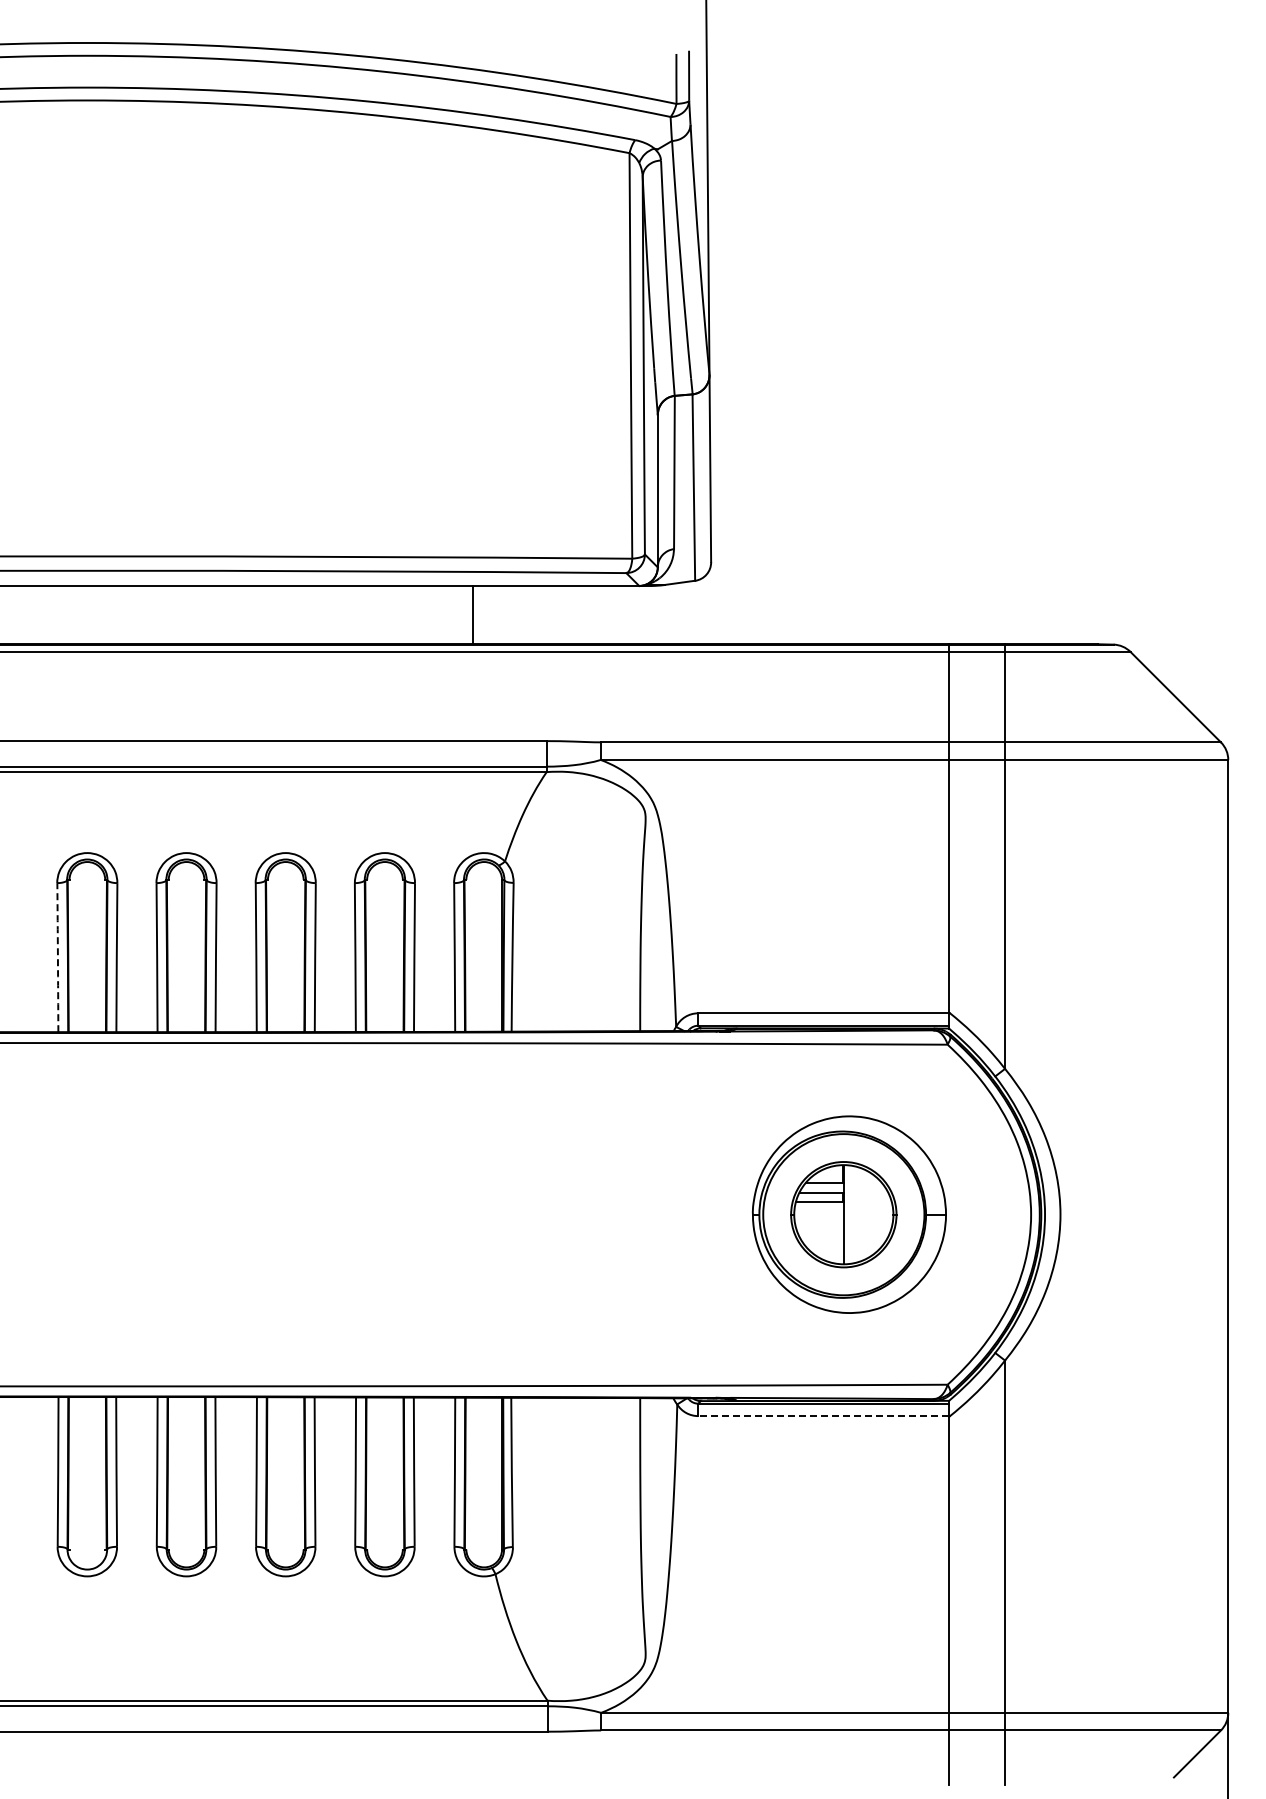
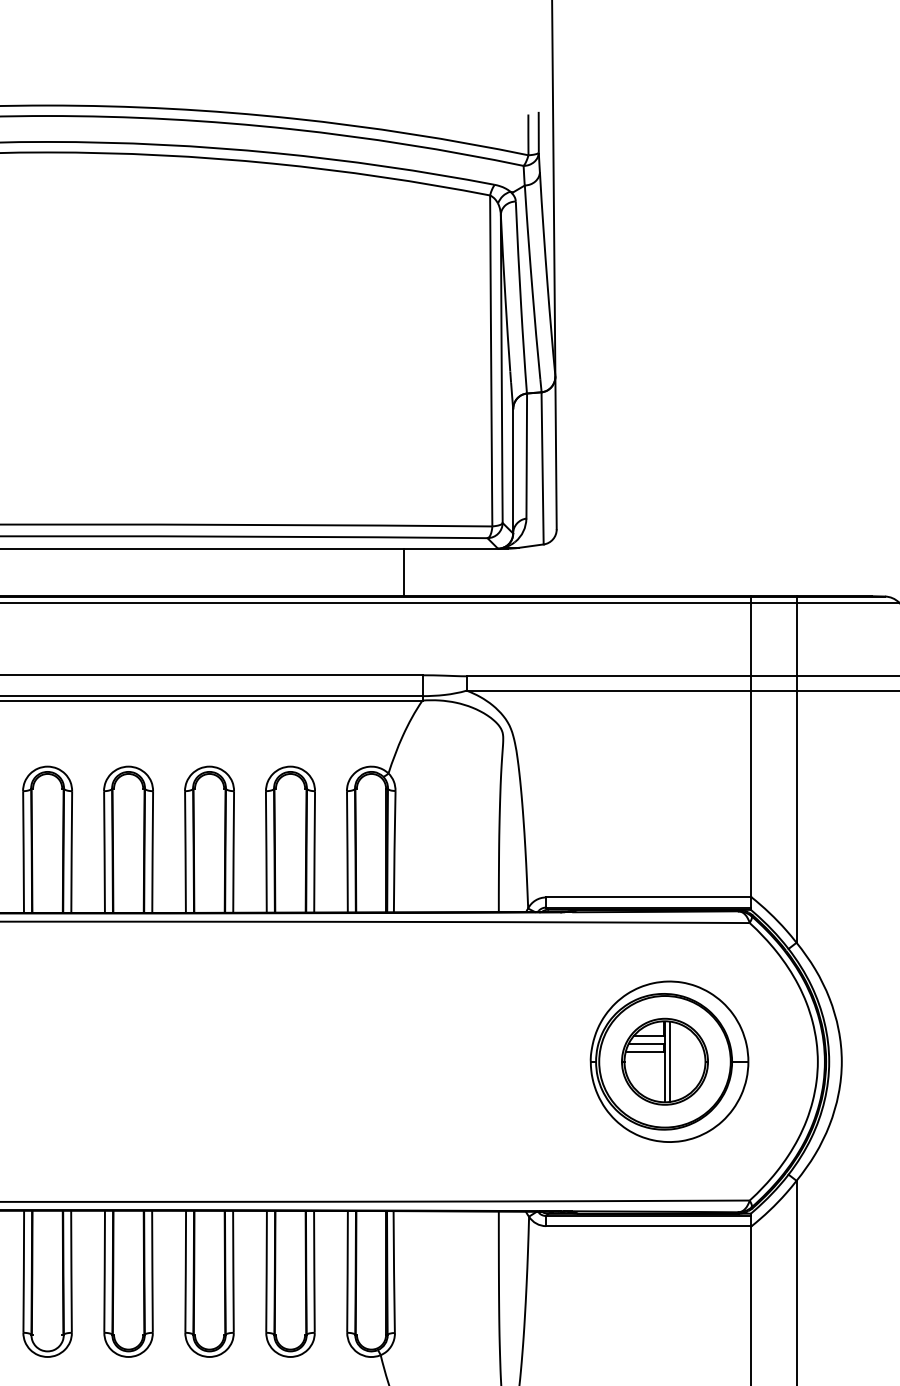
line: (472, 614) -> (404, 571), moved
arc: (57, 957) -> (23, 851), dashed -> solid
line: (850, 1214) -> (670, 1061), added
line: (823, 1416) -> (648, 1226), dashed -> solid

